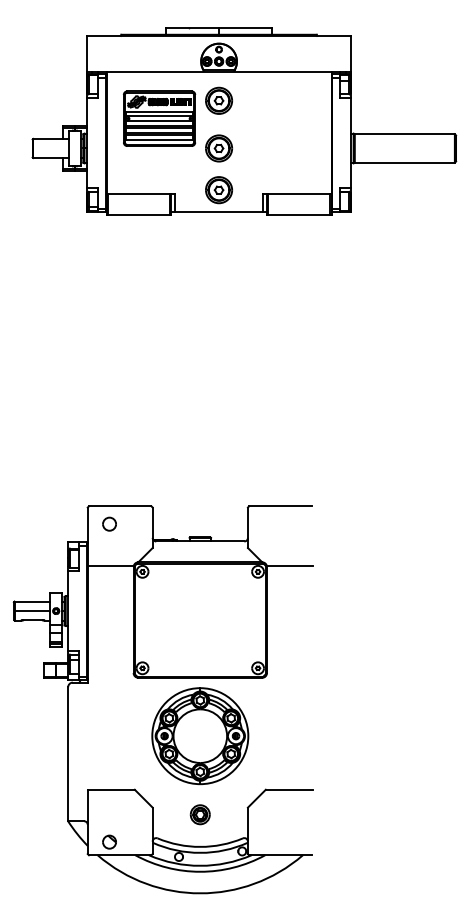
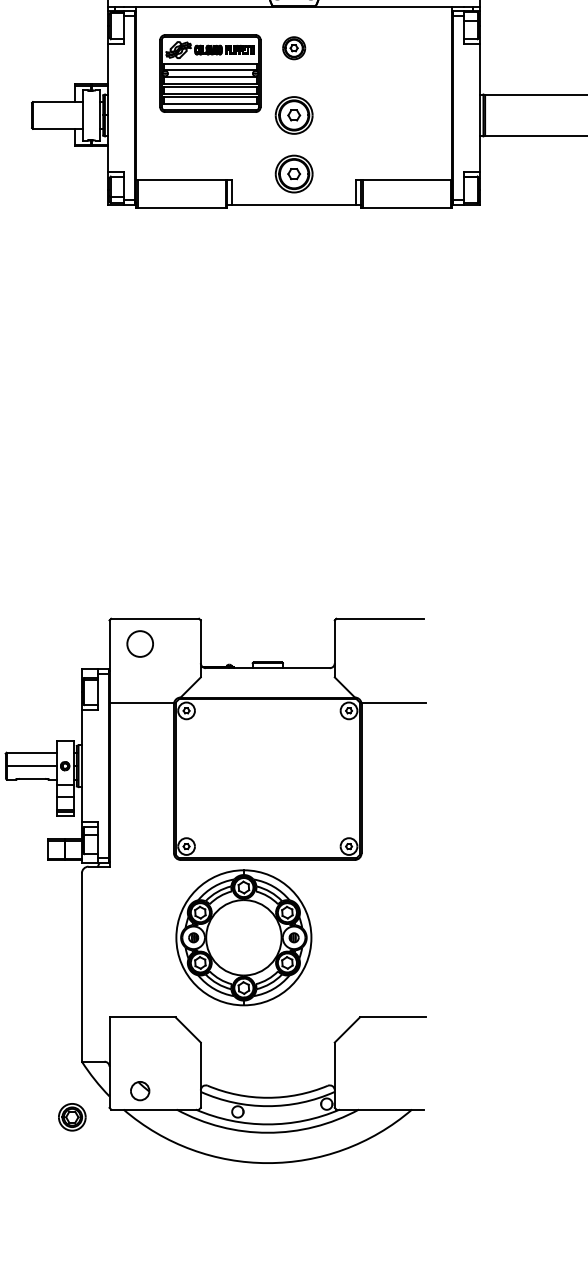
part: (218, 100) -> (293, 47), size x0.6
part: (109, 523) -> (140, 642), size x1.4
part: (200, 736) -> (244, 938), moved
part: (199, 814) -> (71, 1116), moved

